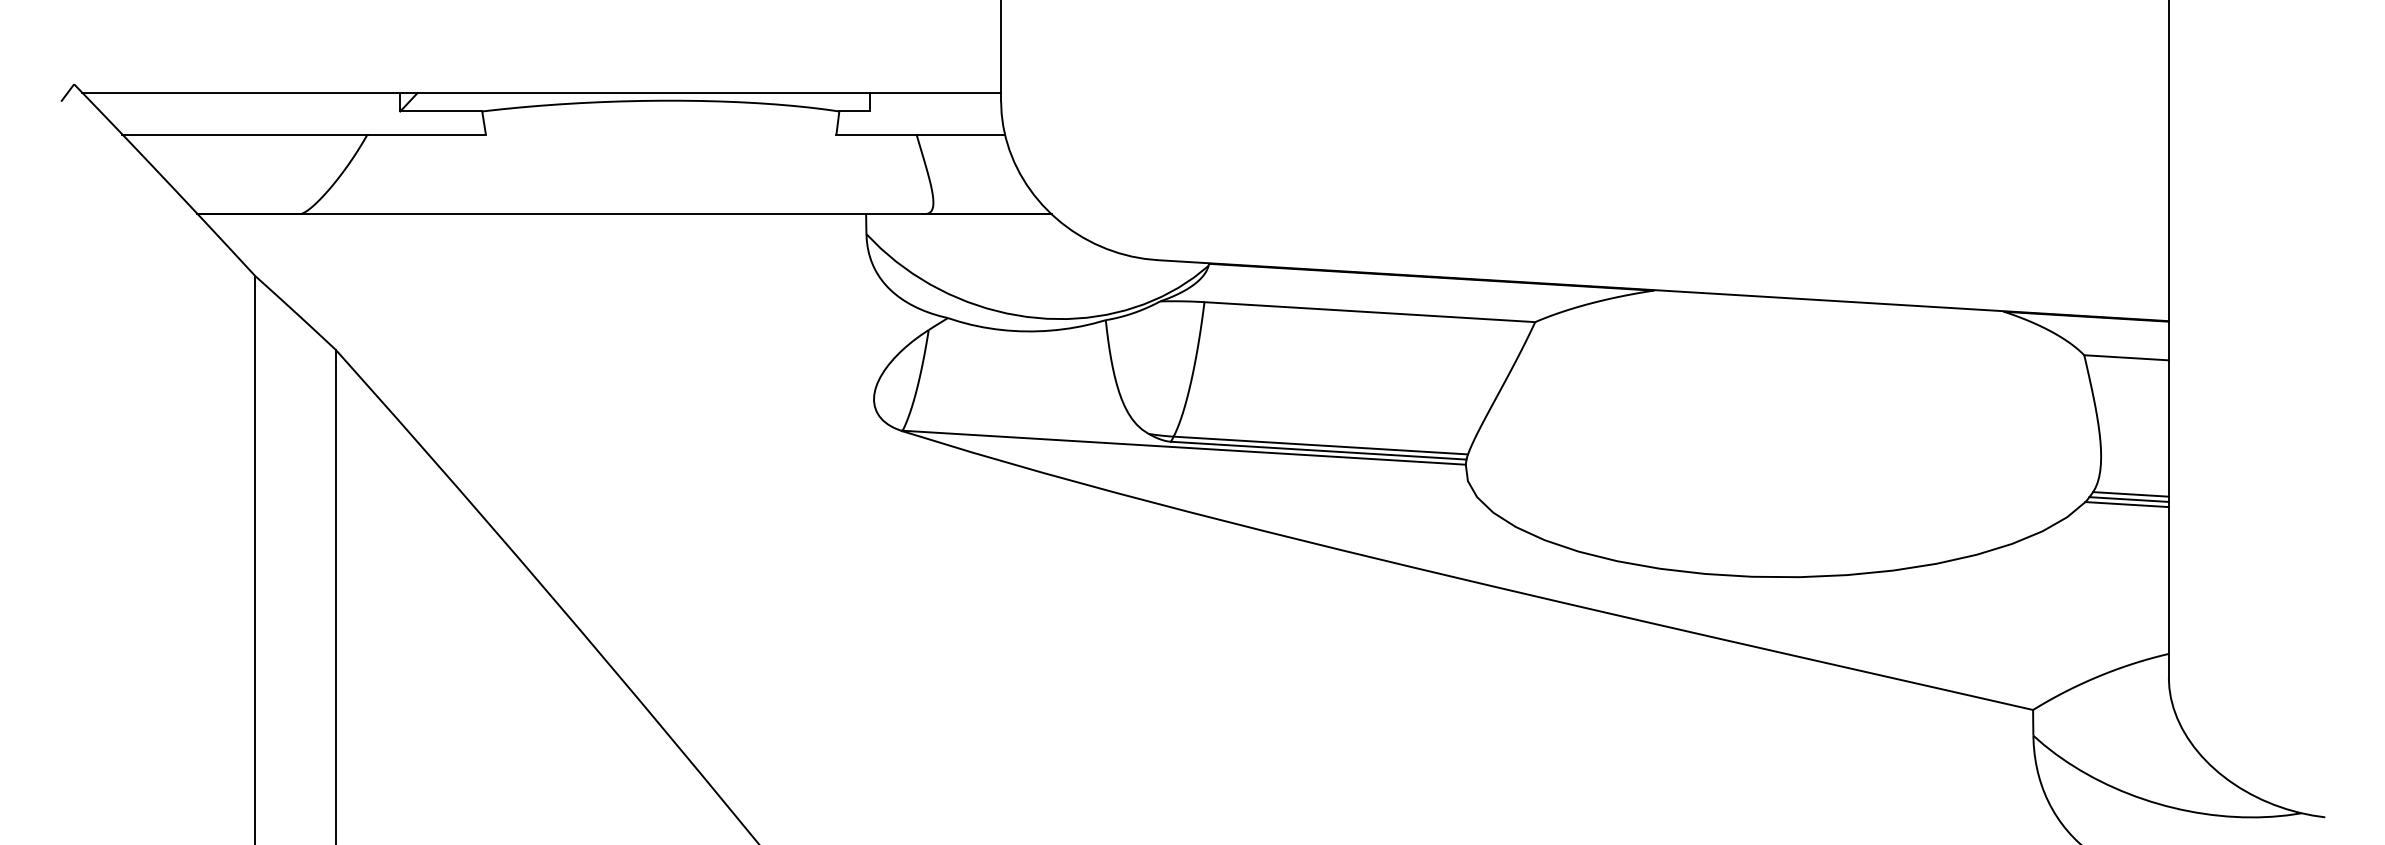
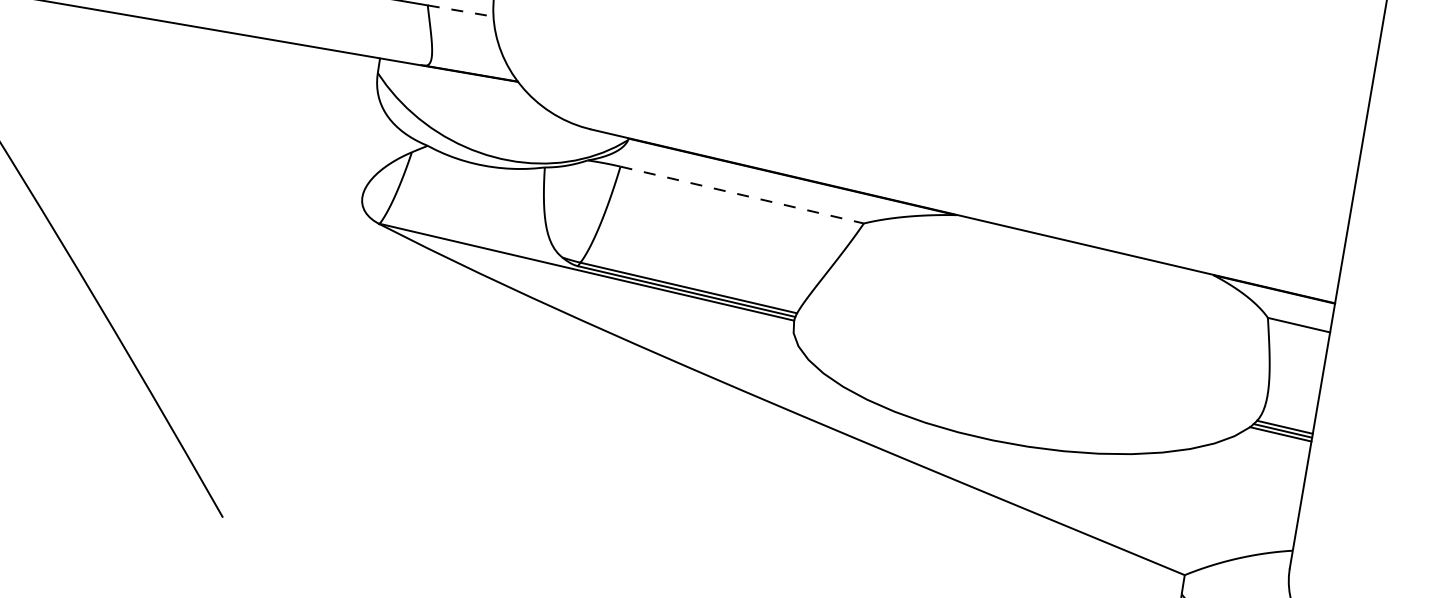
line: (961, 134) -> (461, 11), solid -> dashed
line: (1369, 312) -> (741, 195), solid -> dashed

